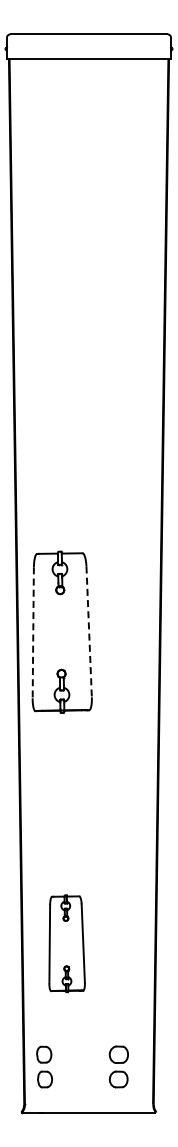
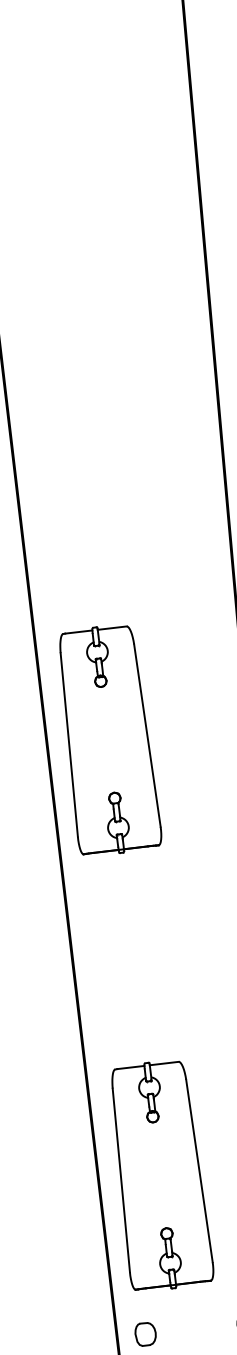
line: (89, 632) -> (147, 736), dashed -> solid
line: (33, 633) -> (69, 745), dashed -> solid
part: (66, 943) -> (160, 1175), size x1.67

